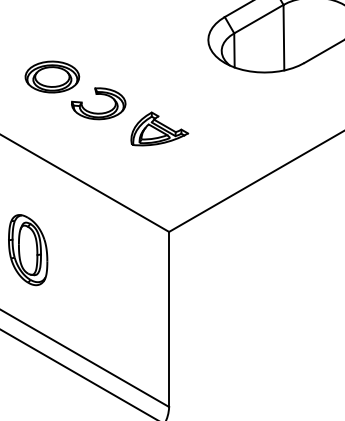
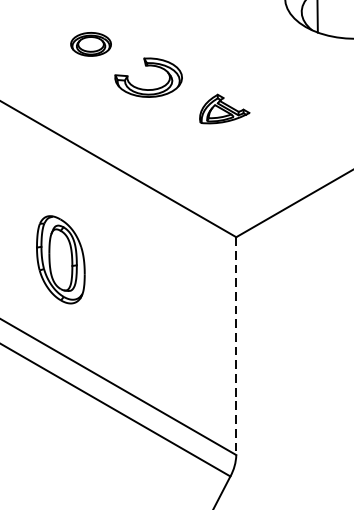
part: (52, 76) -> (91, 43), size x0.6
part: (159, 128) -> (224, 108), size x0.7
line: (169, 319) -> (236, 346), solid -> dashed

